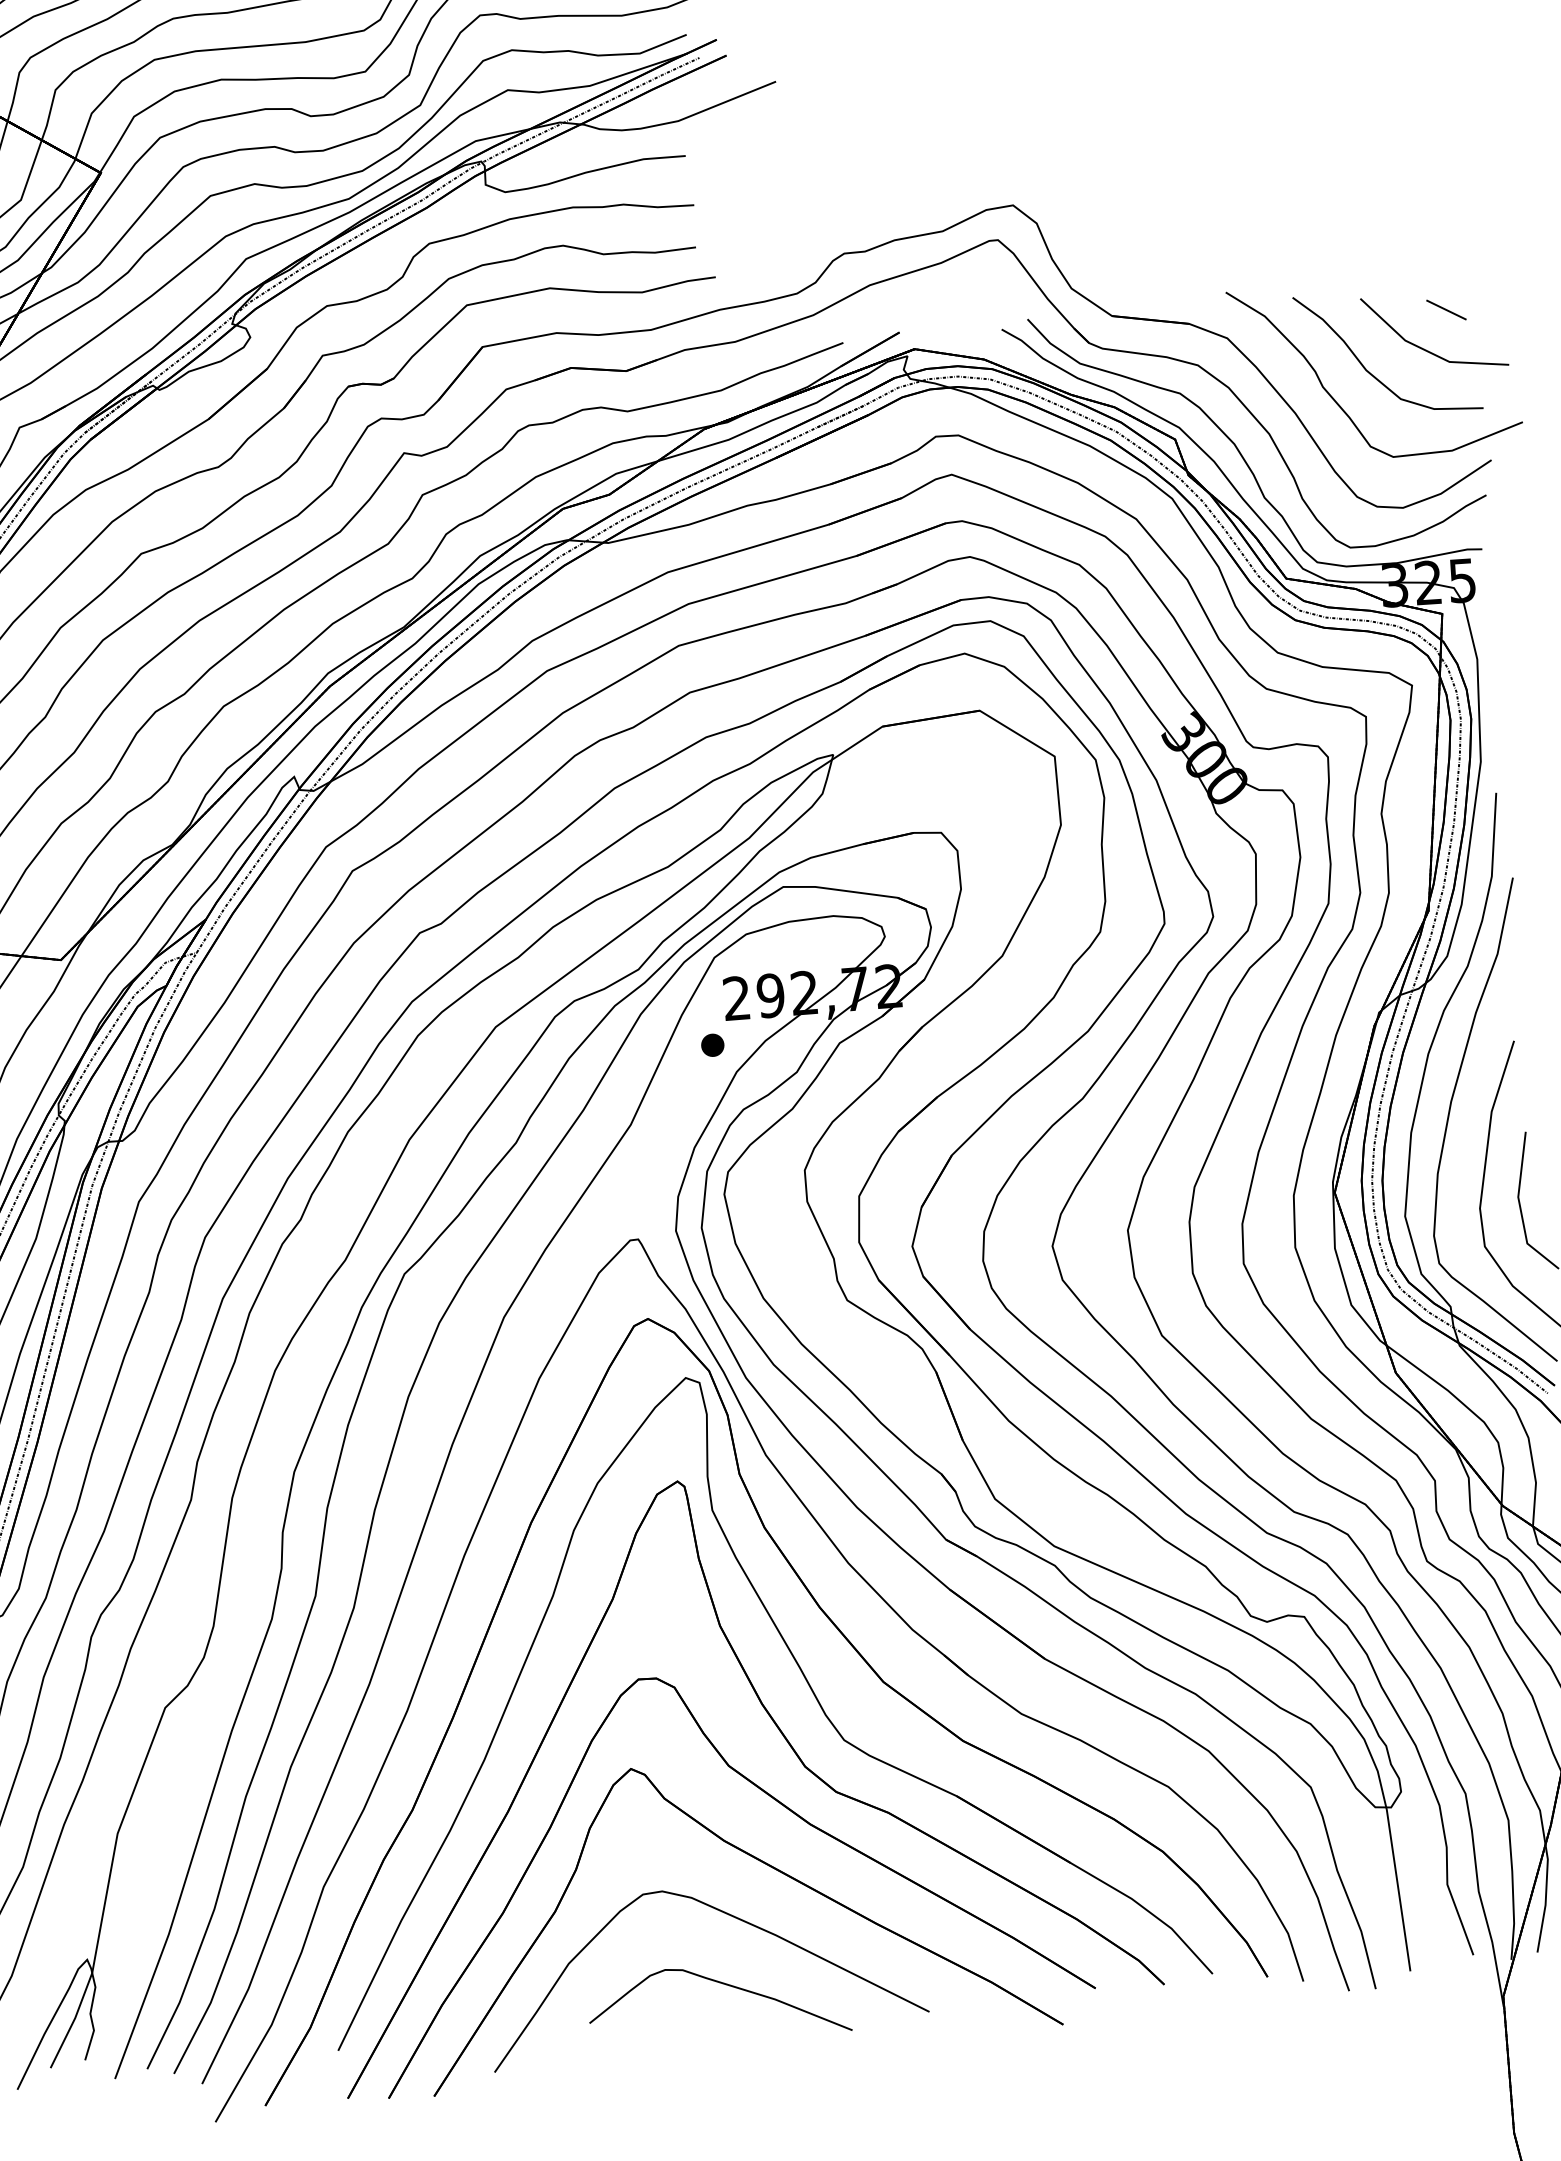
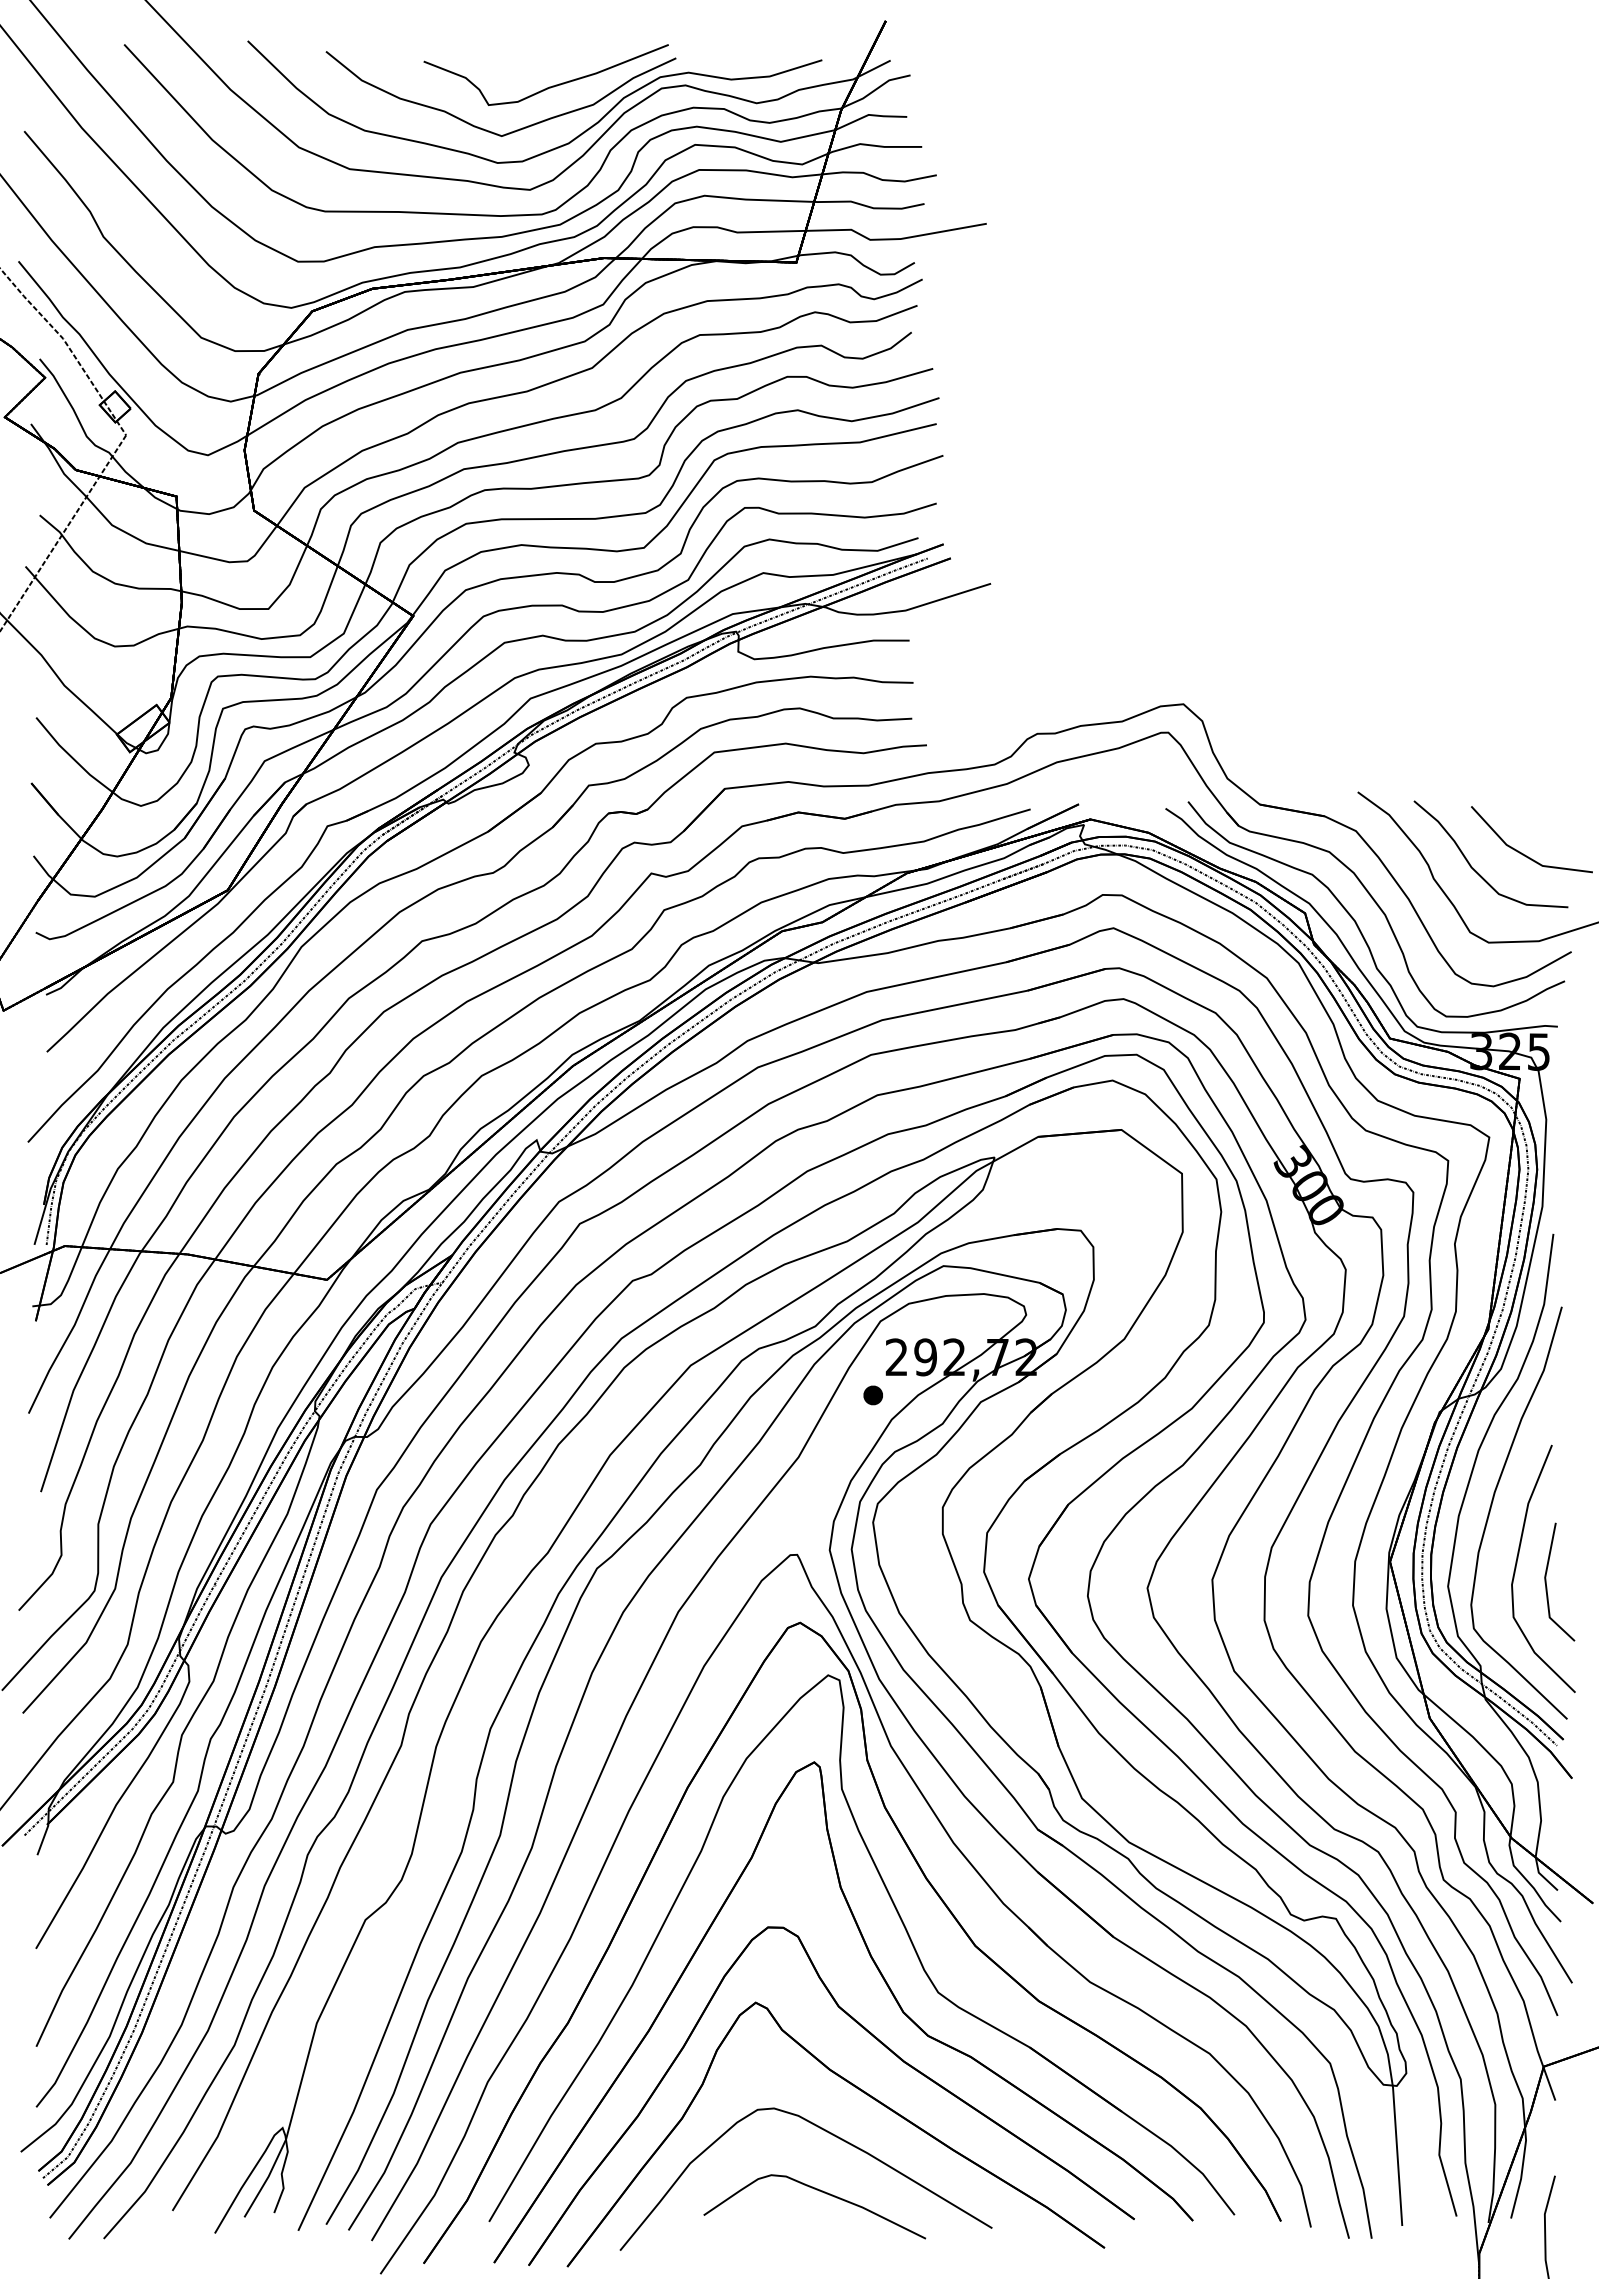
line: (1446, 309) -> (1543, 821), removed

